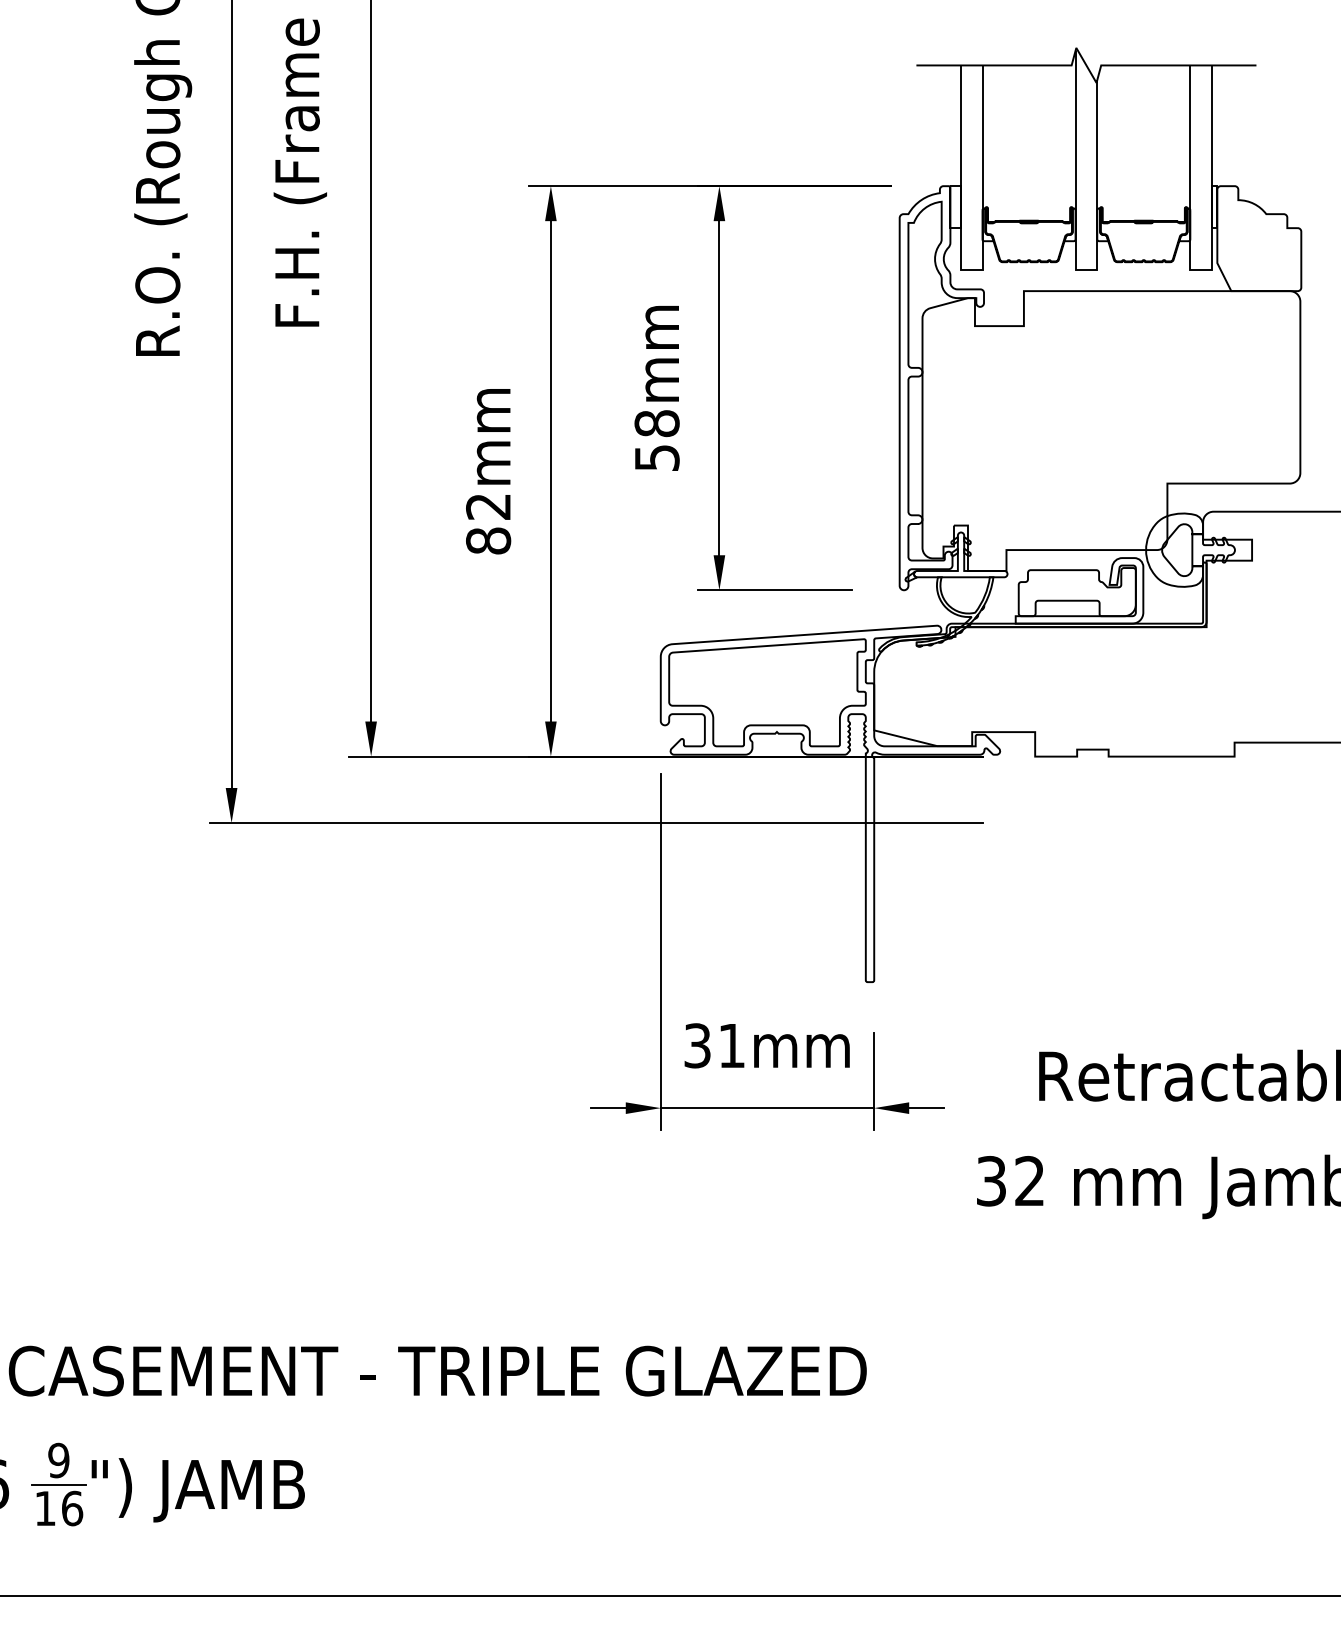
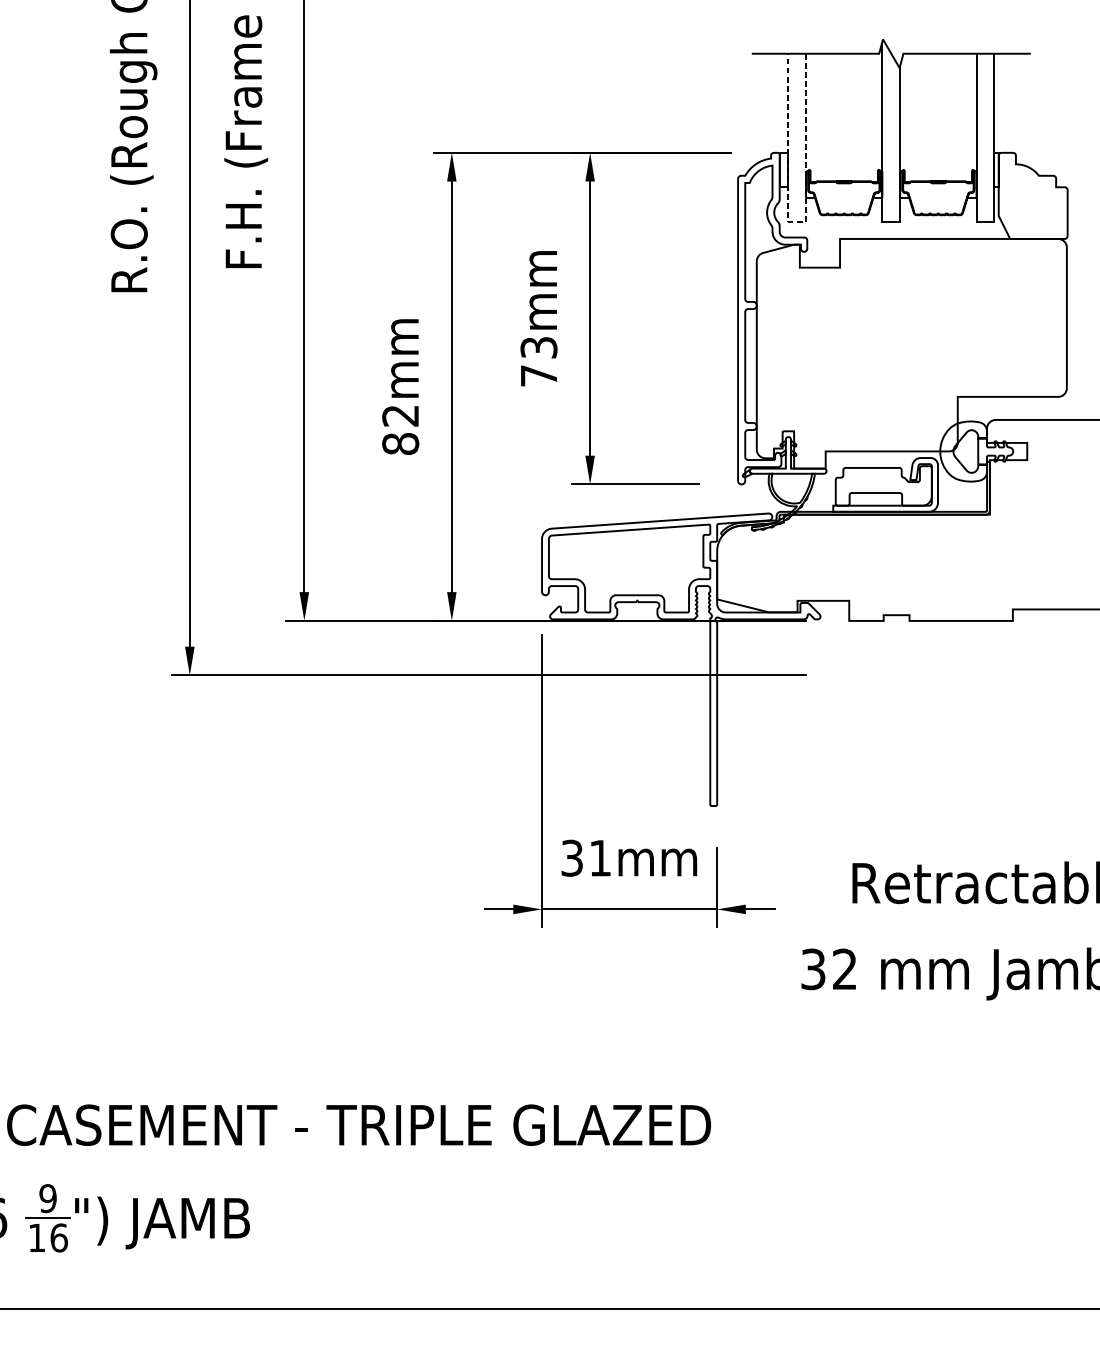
line: (971, 270) -> (797, 222), solid -> dashed
text: (656, 440) -> (538, 361), 58mm -> 73mm

